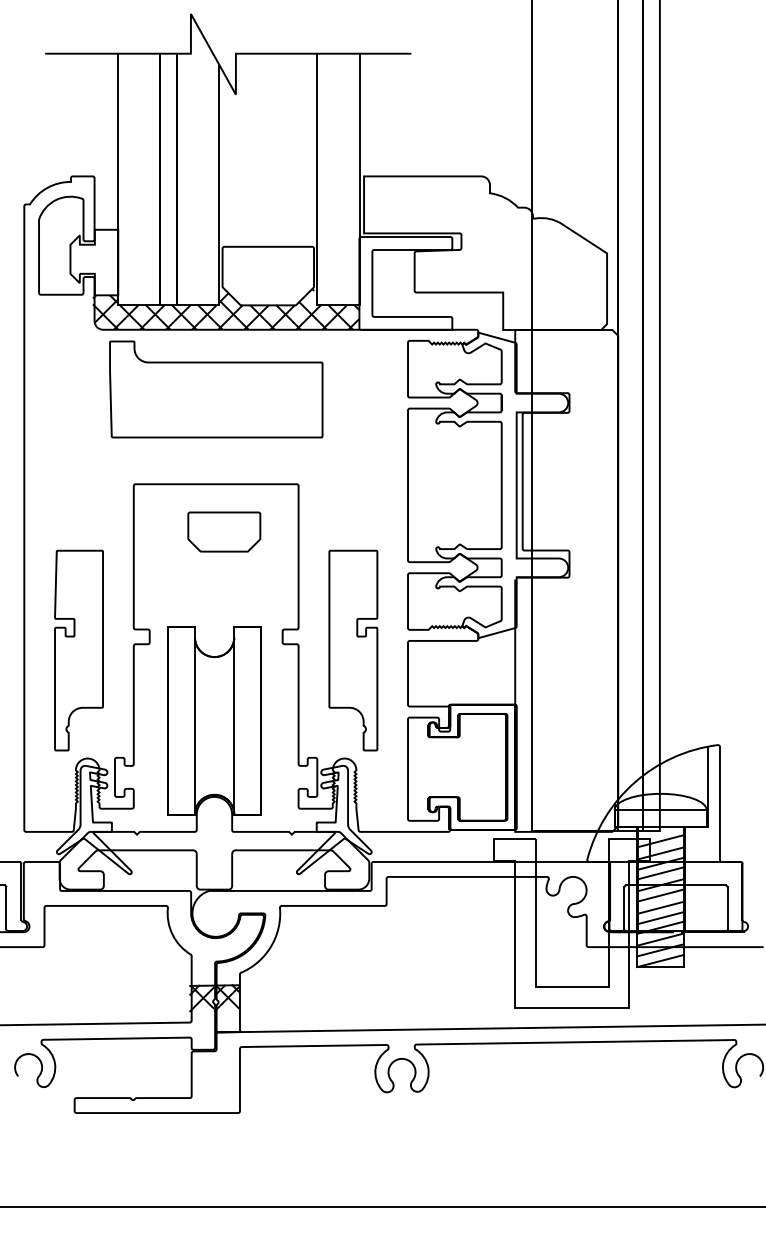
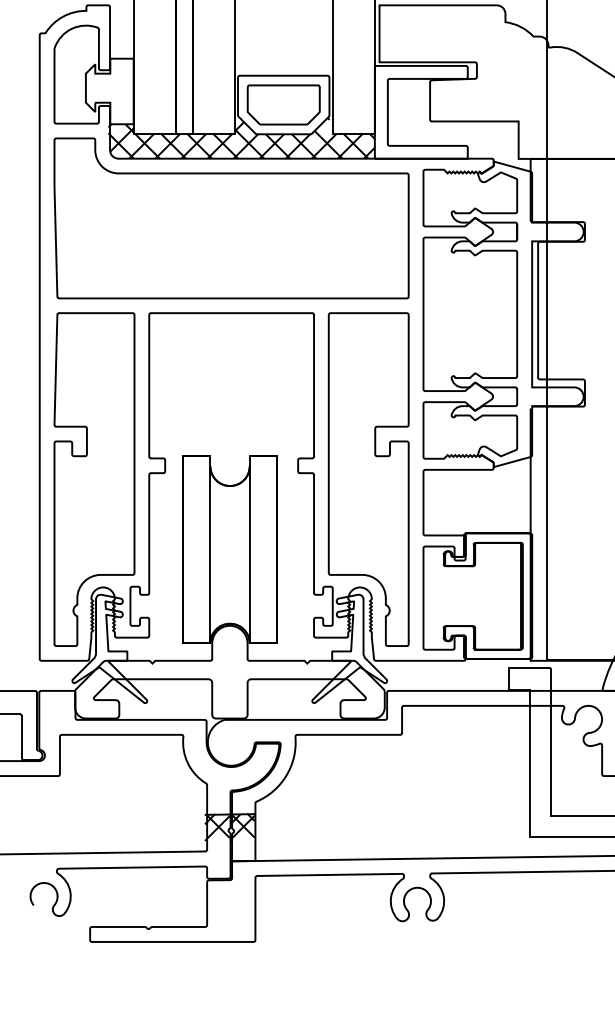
part: (216, 389) -> (231, 218), size x1.67
part: (224, 531) -> (283, 104), moved
part: (78, 650) -> (93, 479), size x1.67
part: (353, 650) -> (368, 479), size x1.67

